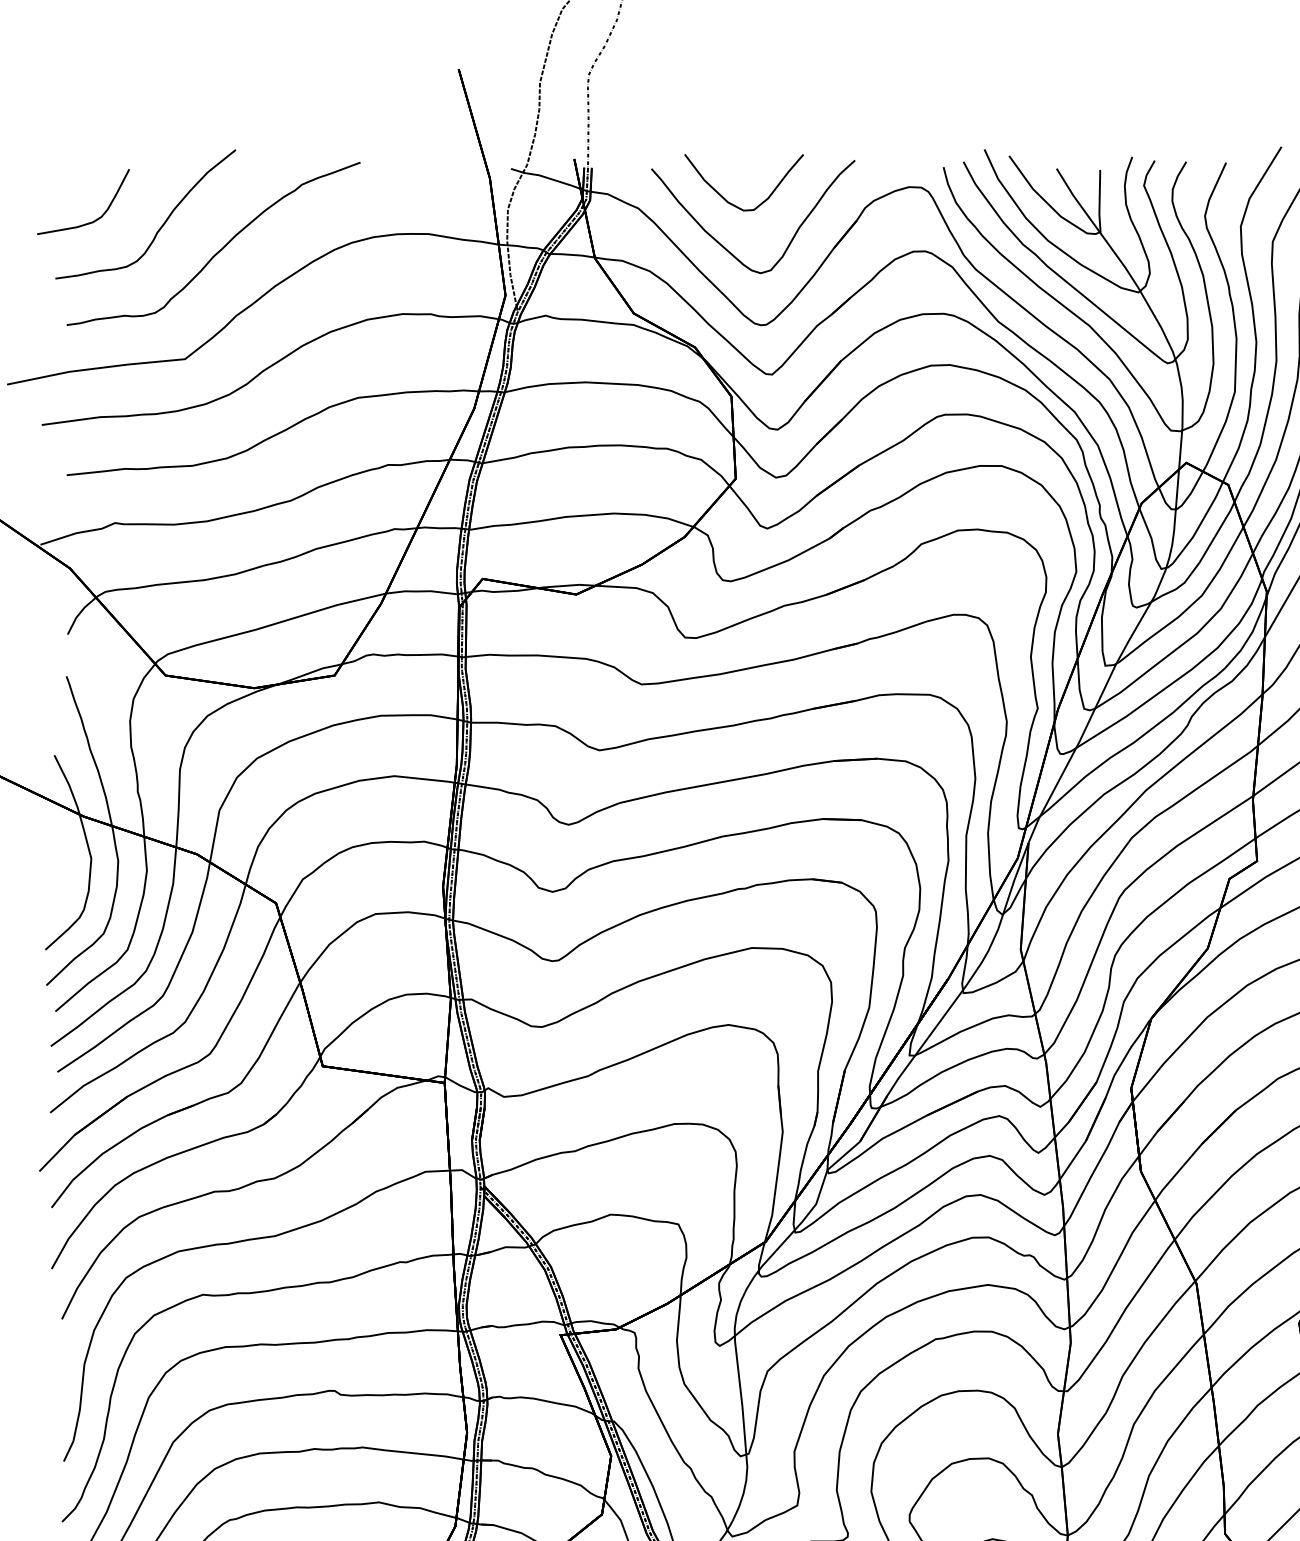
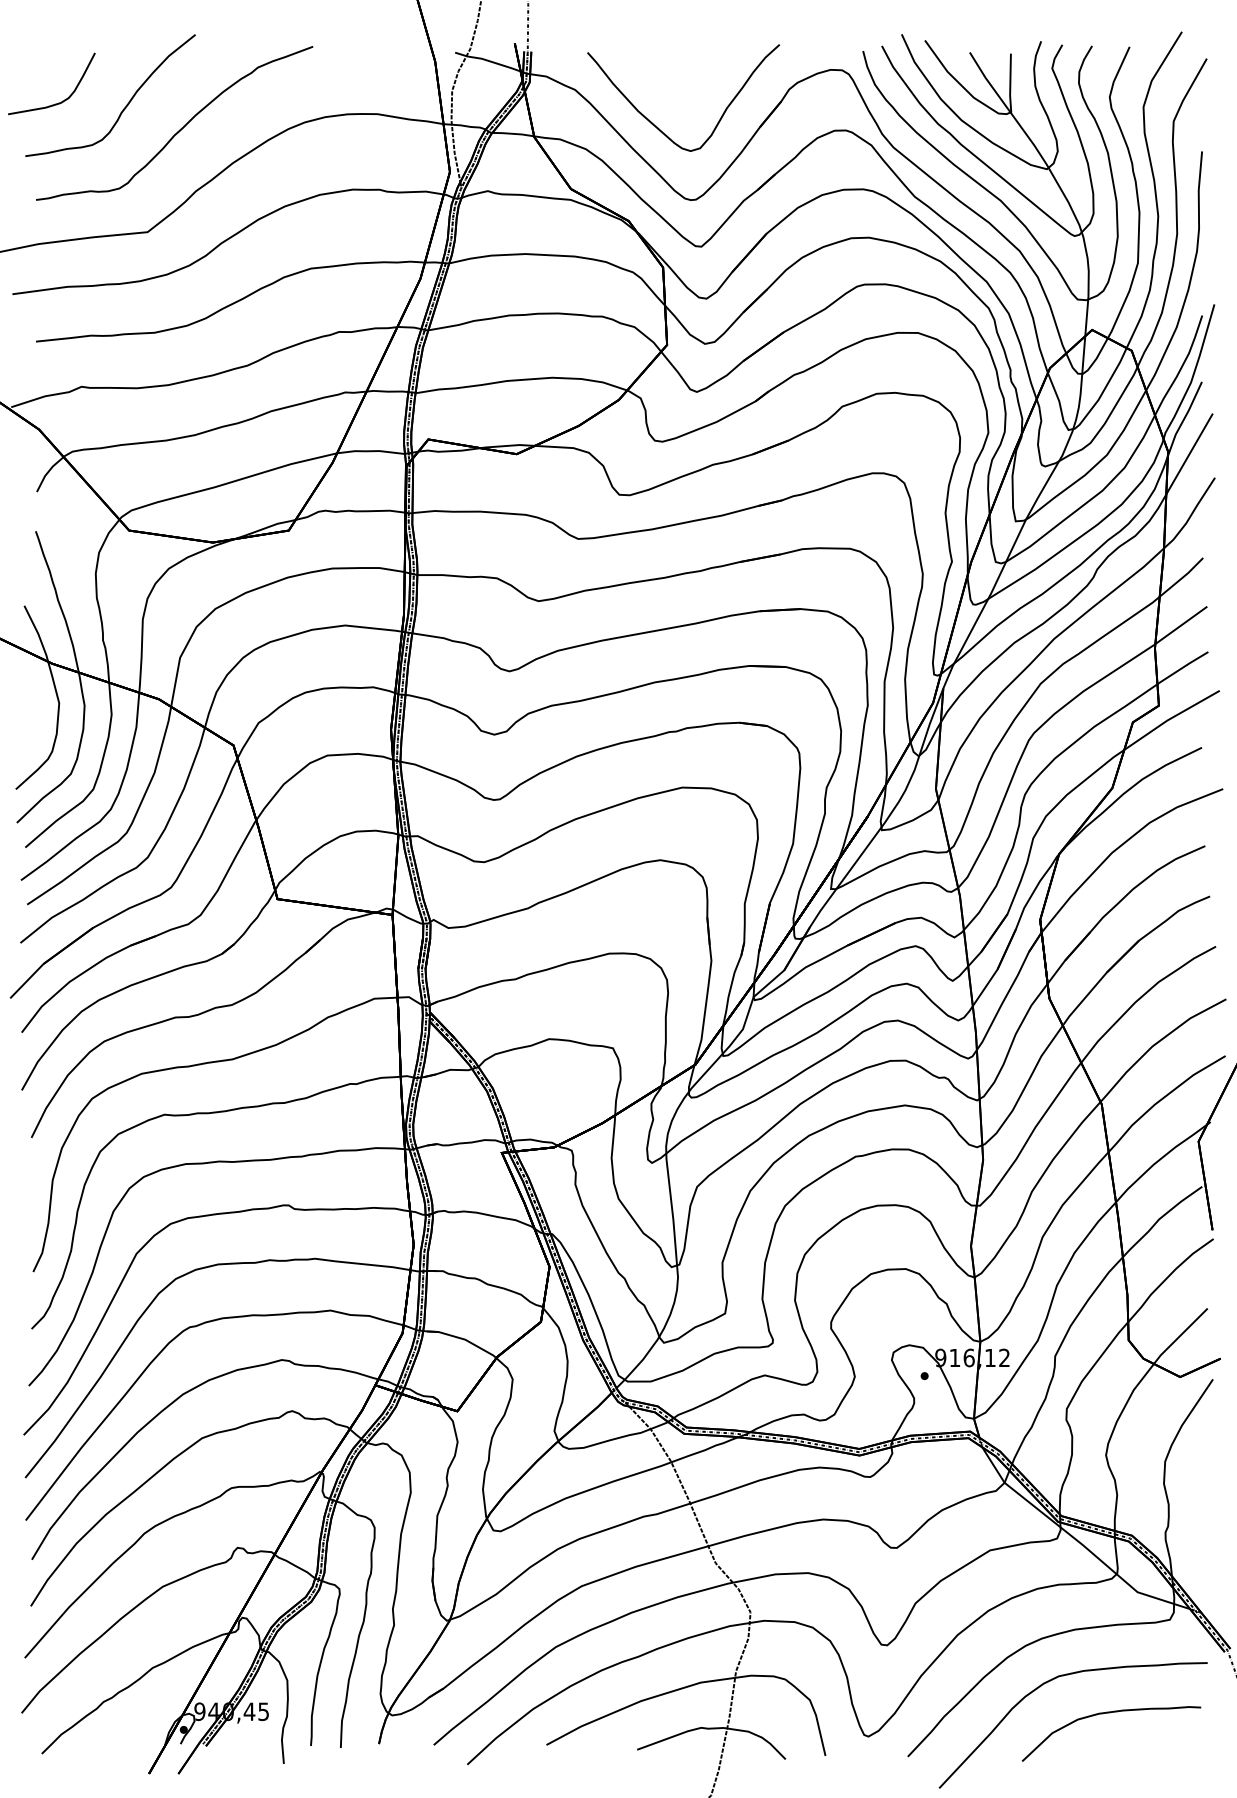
curve: (732, 203) -> (664, 85), removed

